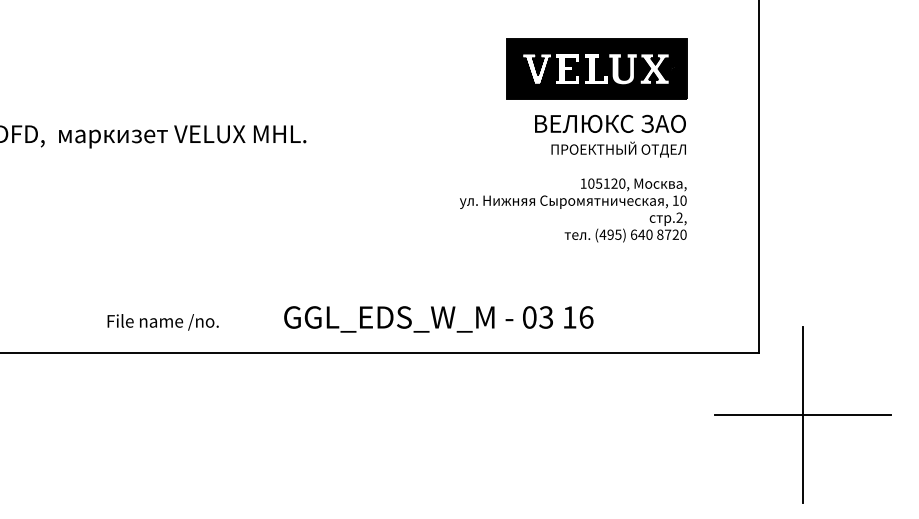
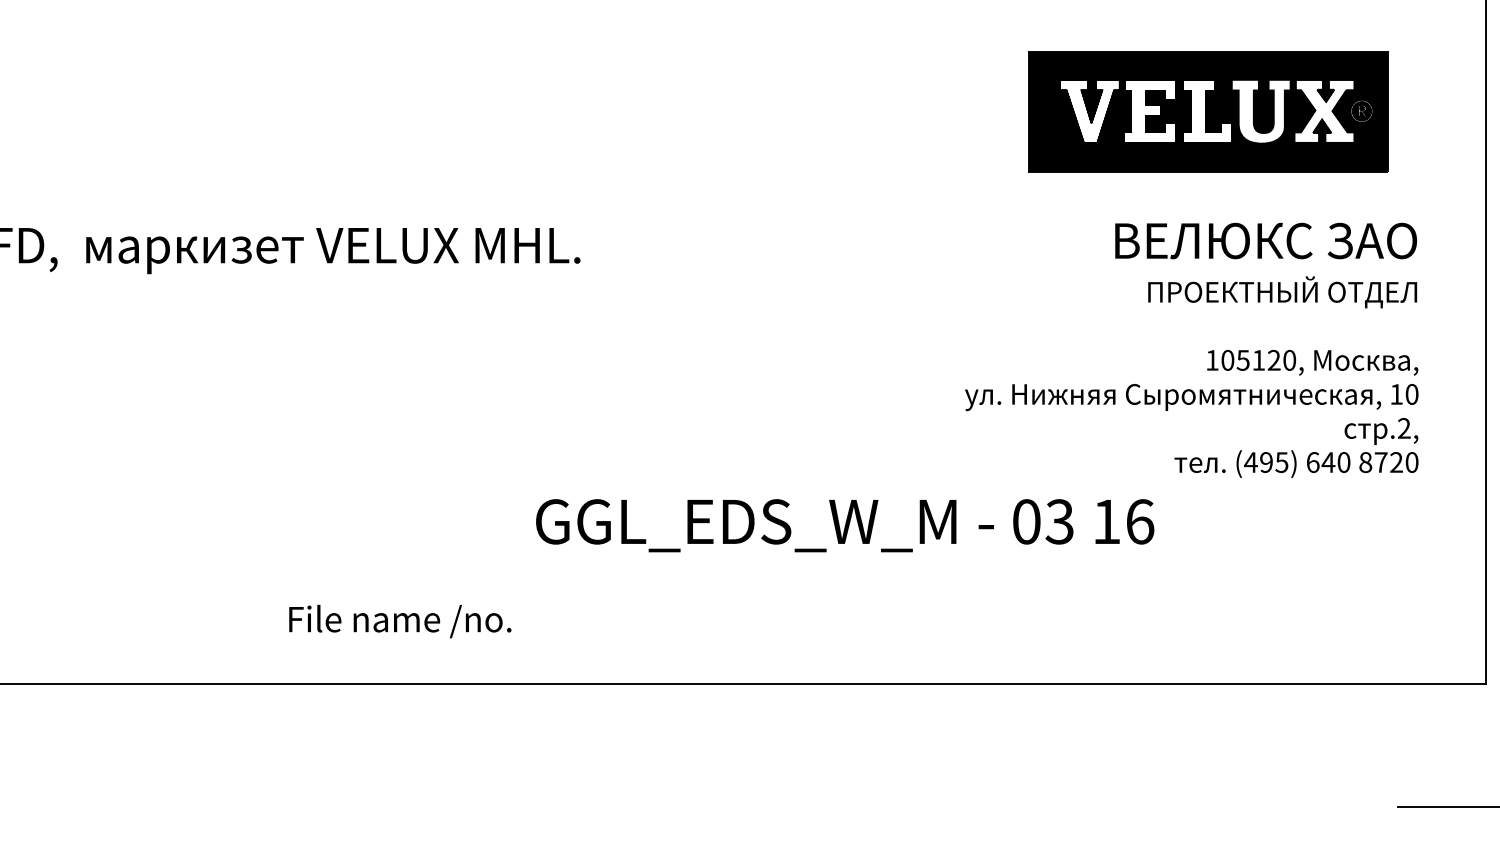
part: (596, 68) -> (1208, 110), moved
text: (573, 178) -> (1192, 350), moved
text: (438, 319) -> (844, 525), moved
text: (162, 322) -> (398, 621), moved

